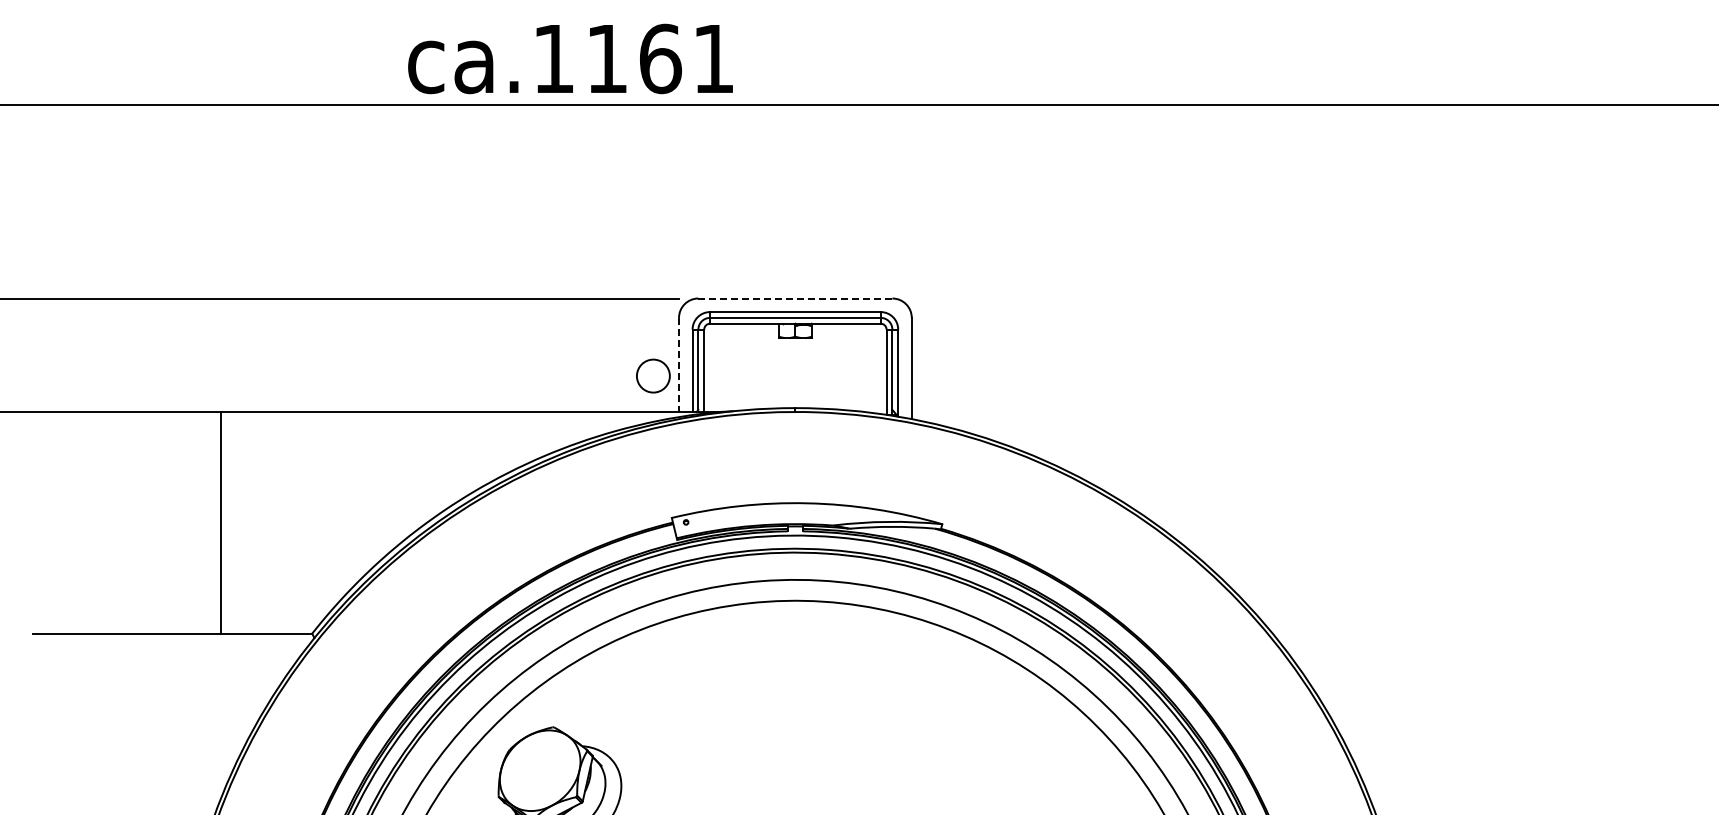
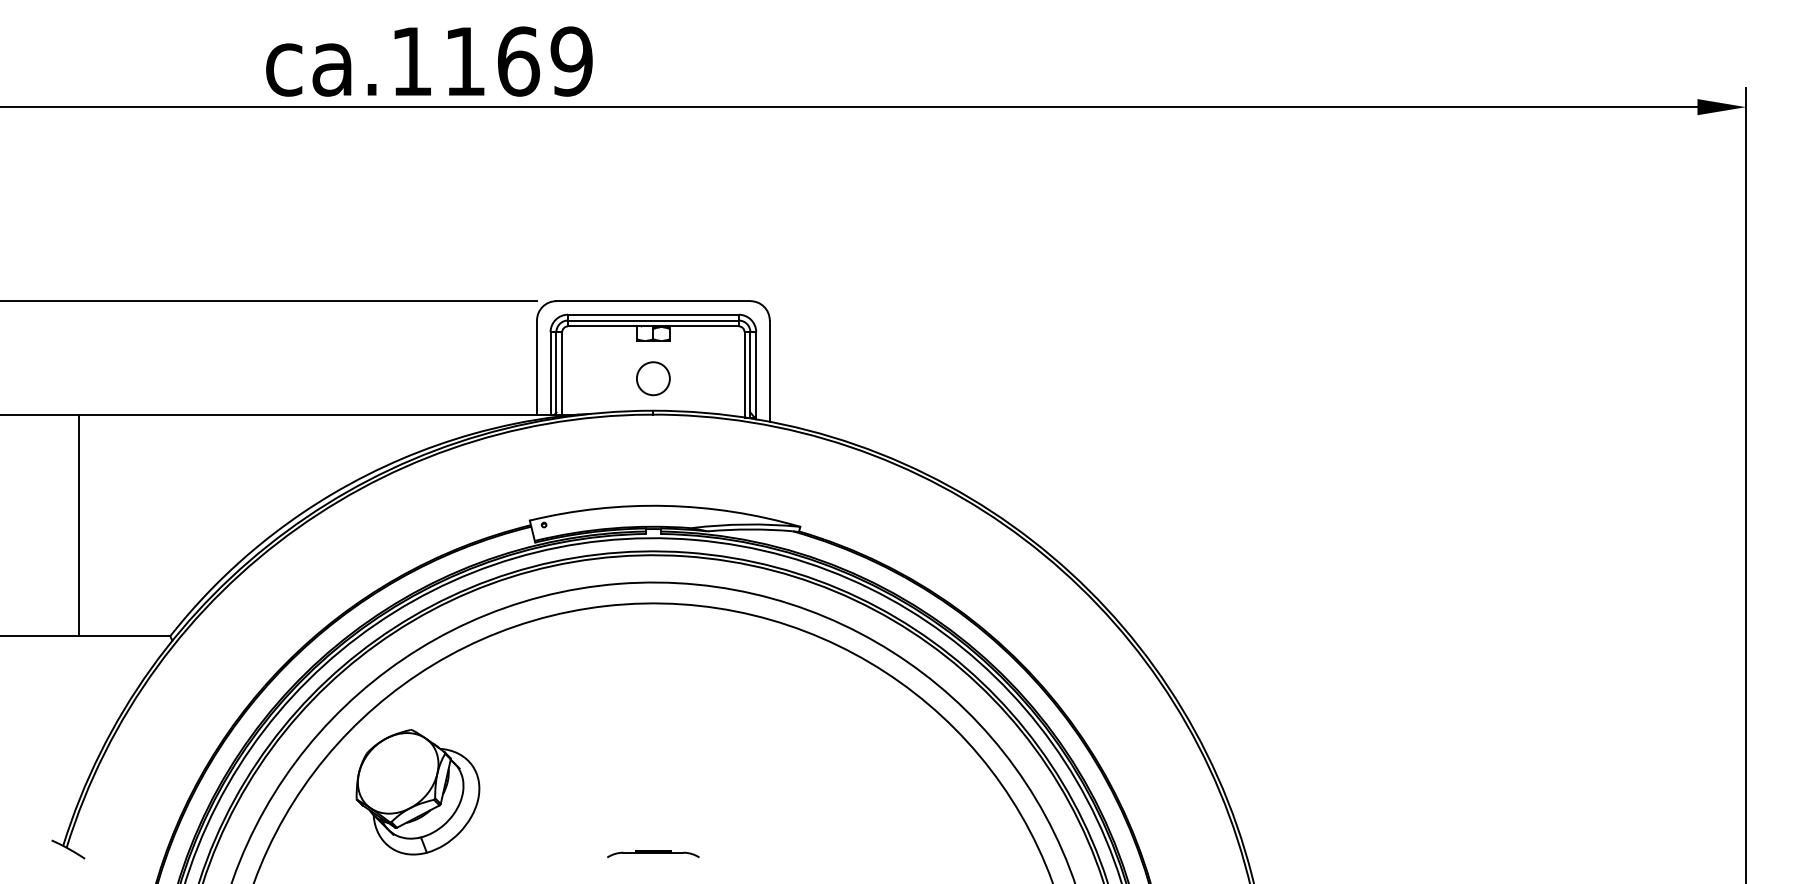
text: (713, 58) -> (571, 61), ca.1161 -> ca.1169
line: (795, 298) -> (653, 301), dashed -> solid
line: (679, 364) -> (537, 367), dashed -> solid
circle: (653, 375) -> (653, 378), moved

